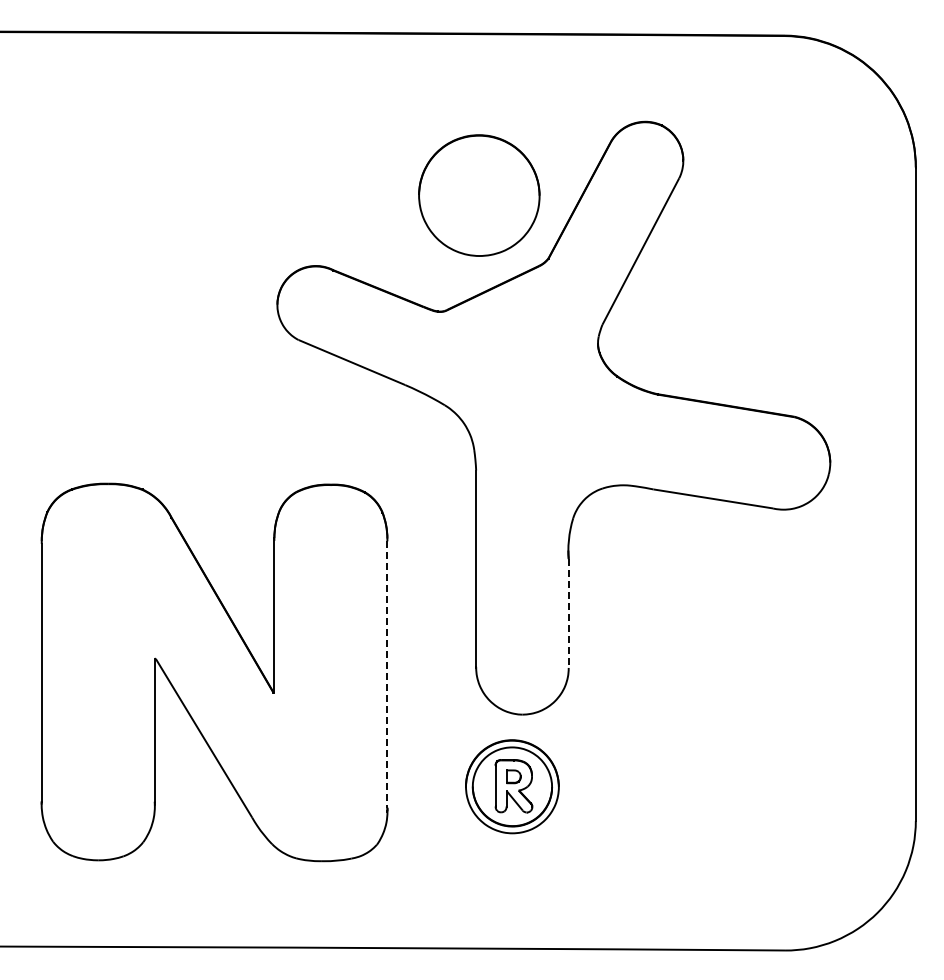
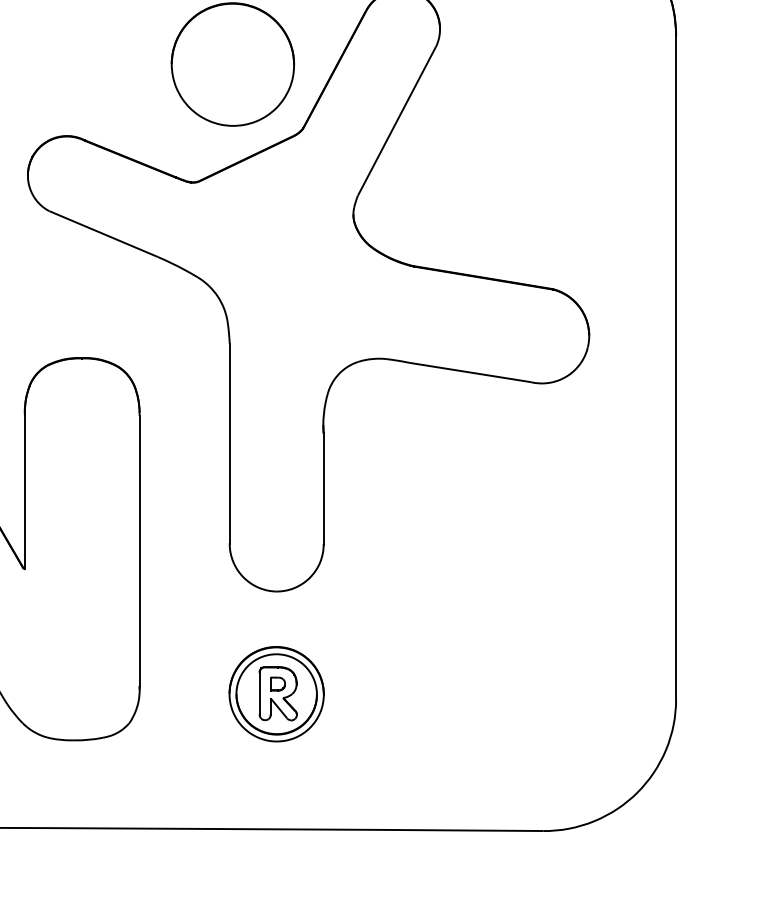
line: (568, 613) -> (323, 488), dashed -> solid
line: (387, 675) -> (139, 551), dashed -> solid
part: (512, 786) -> (276, 693), moved

